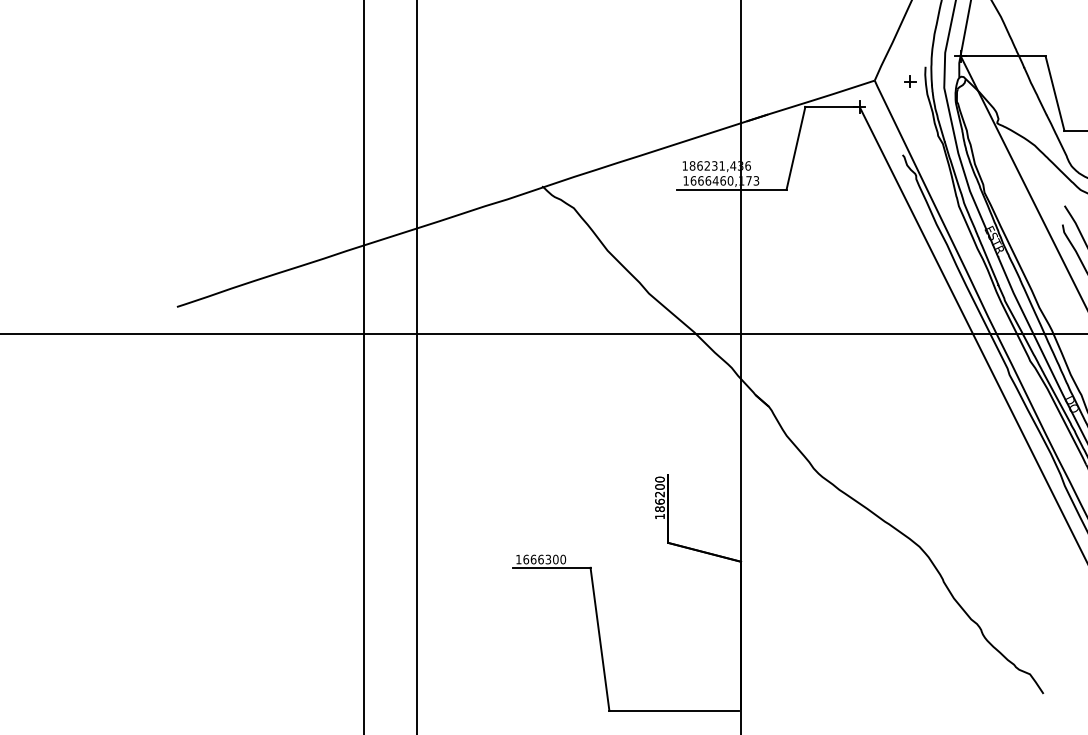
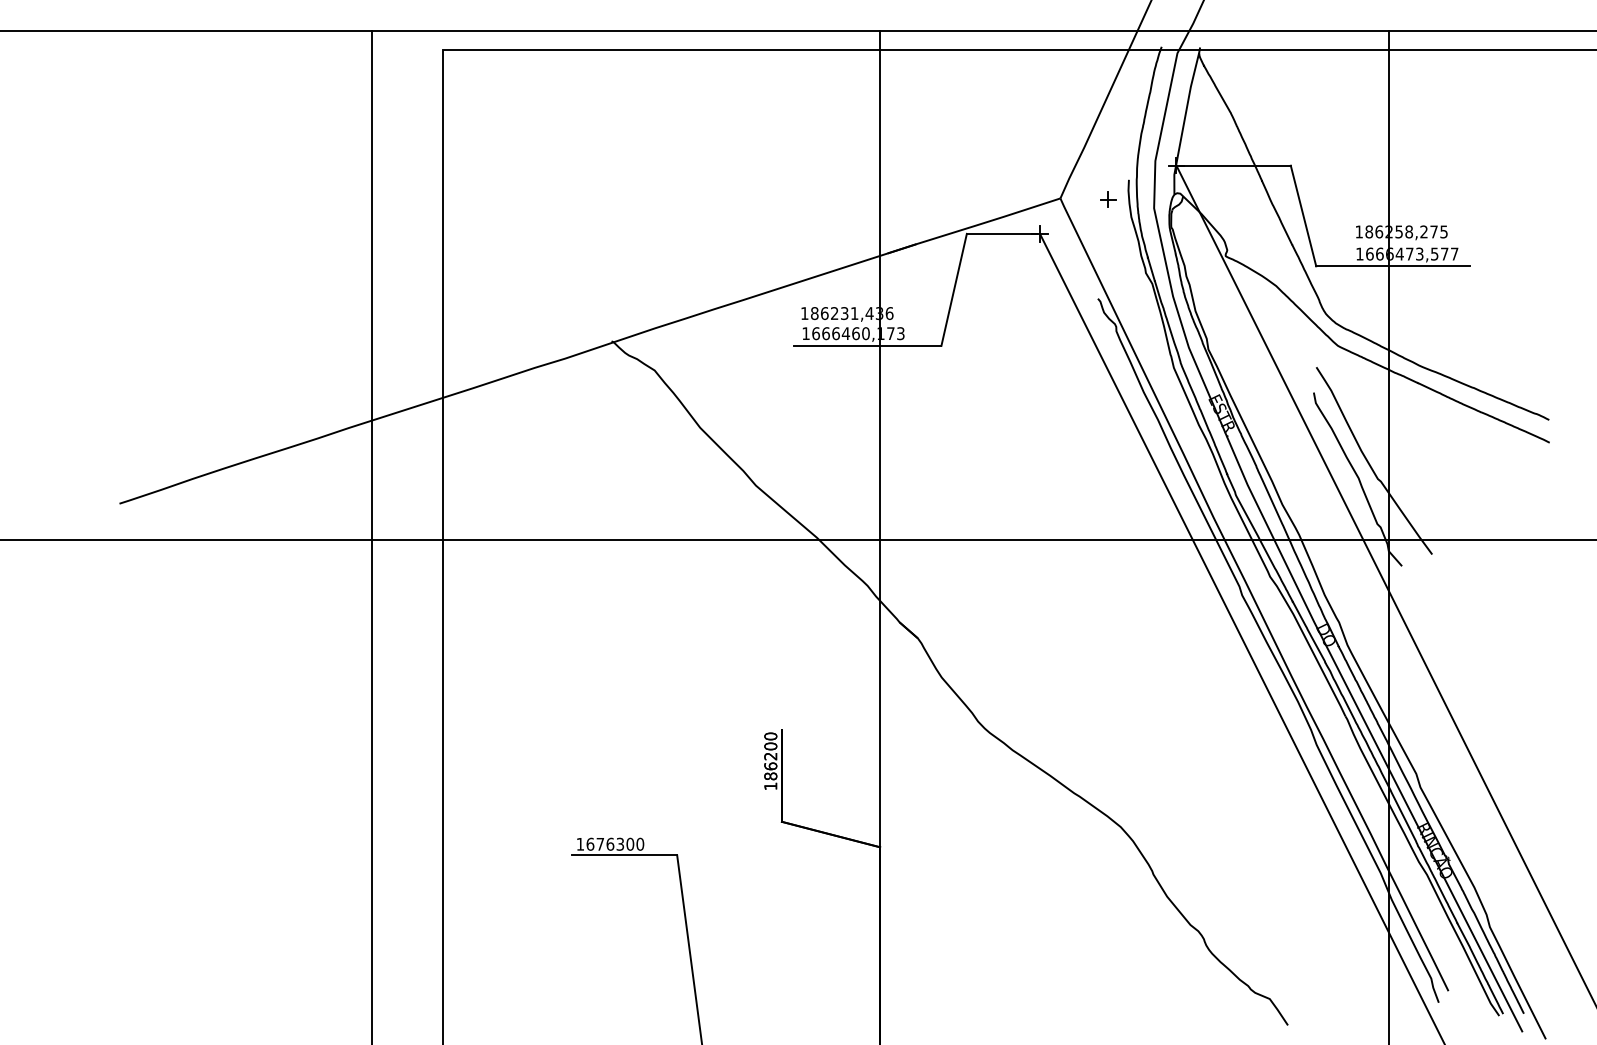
text: (533, 558) -> (600, 843), 1666300 -> 1676300

